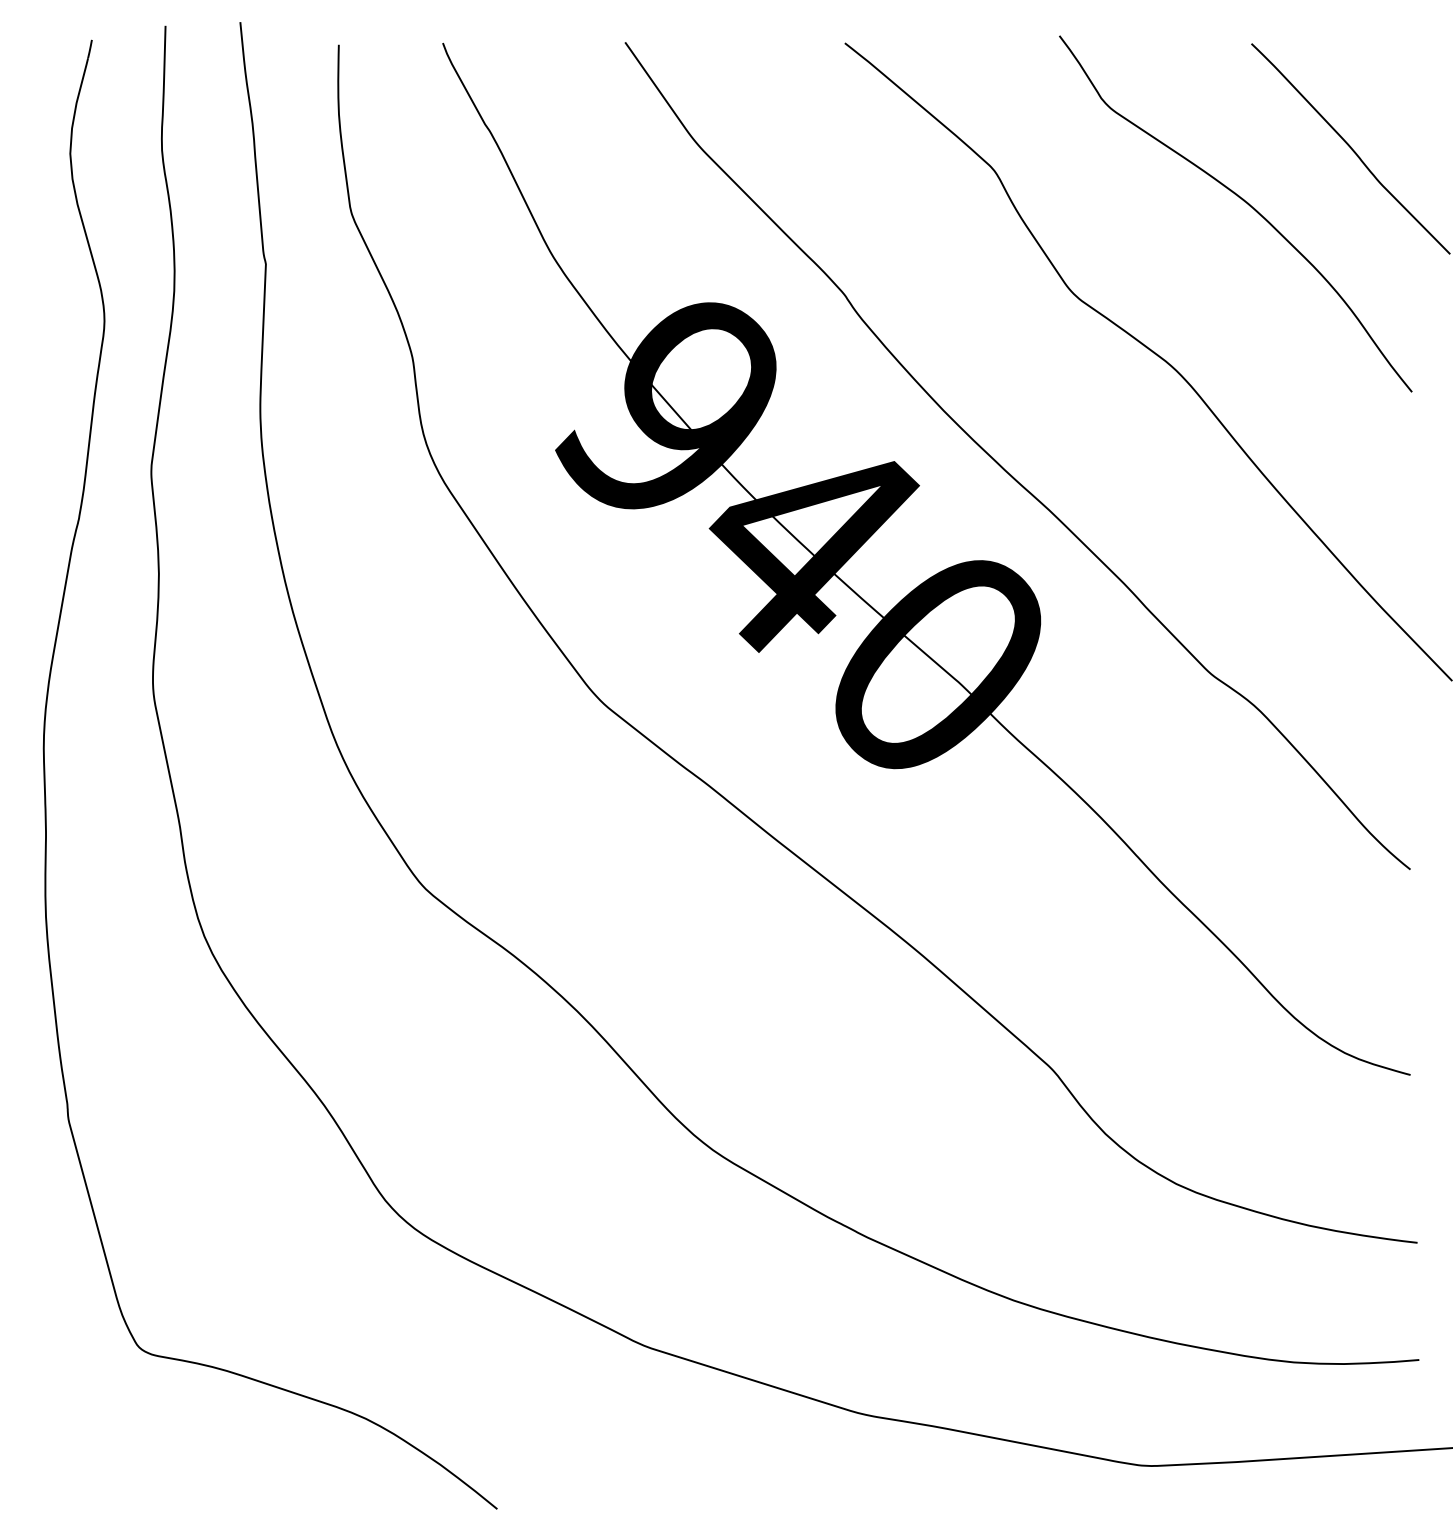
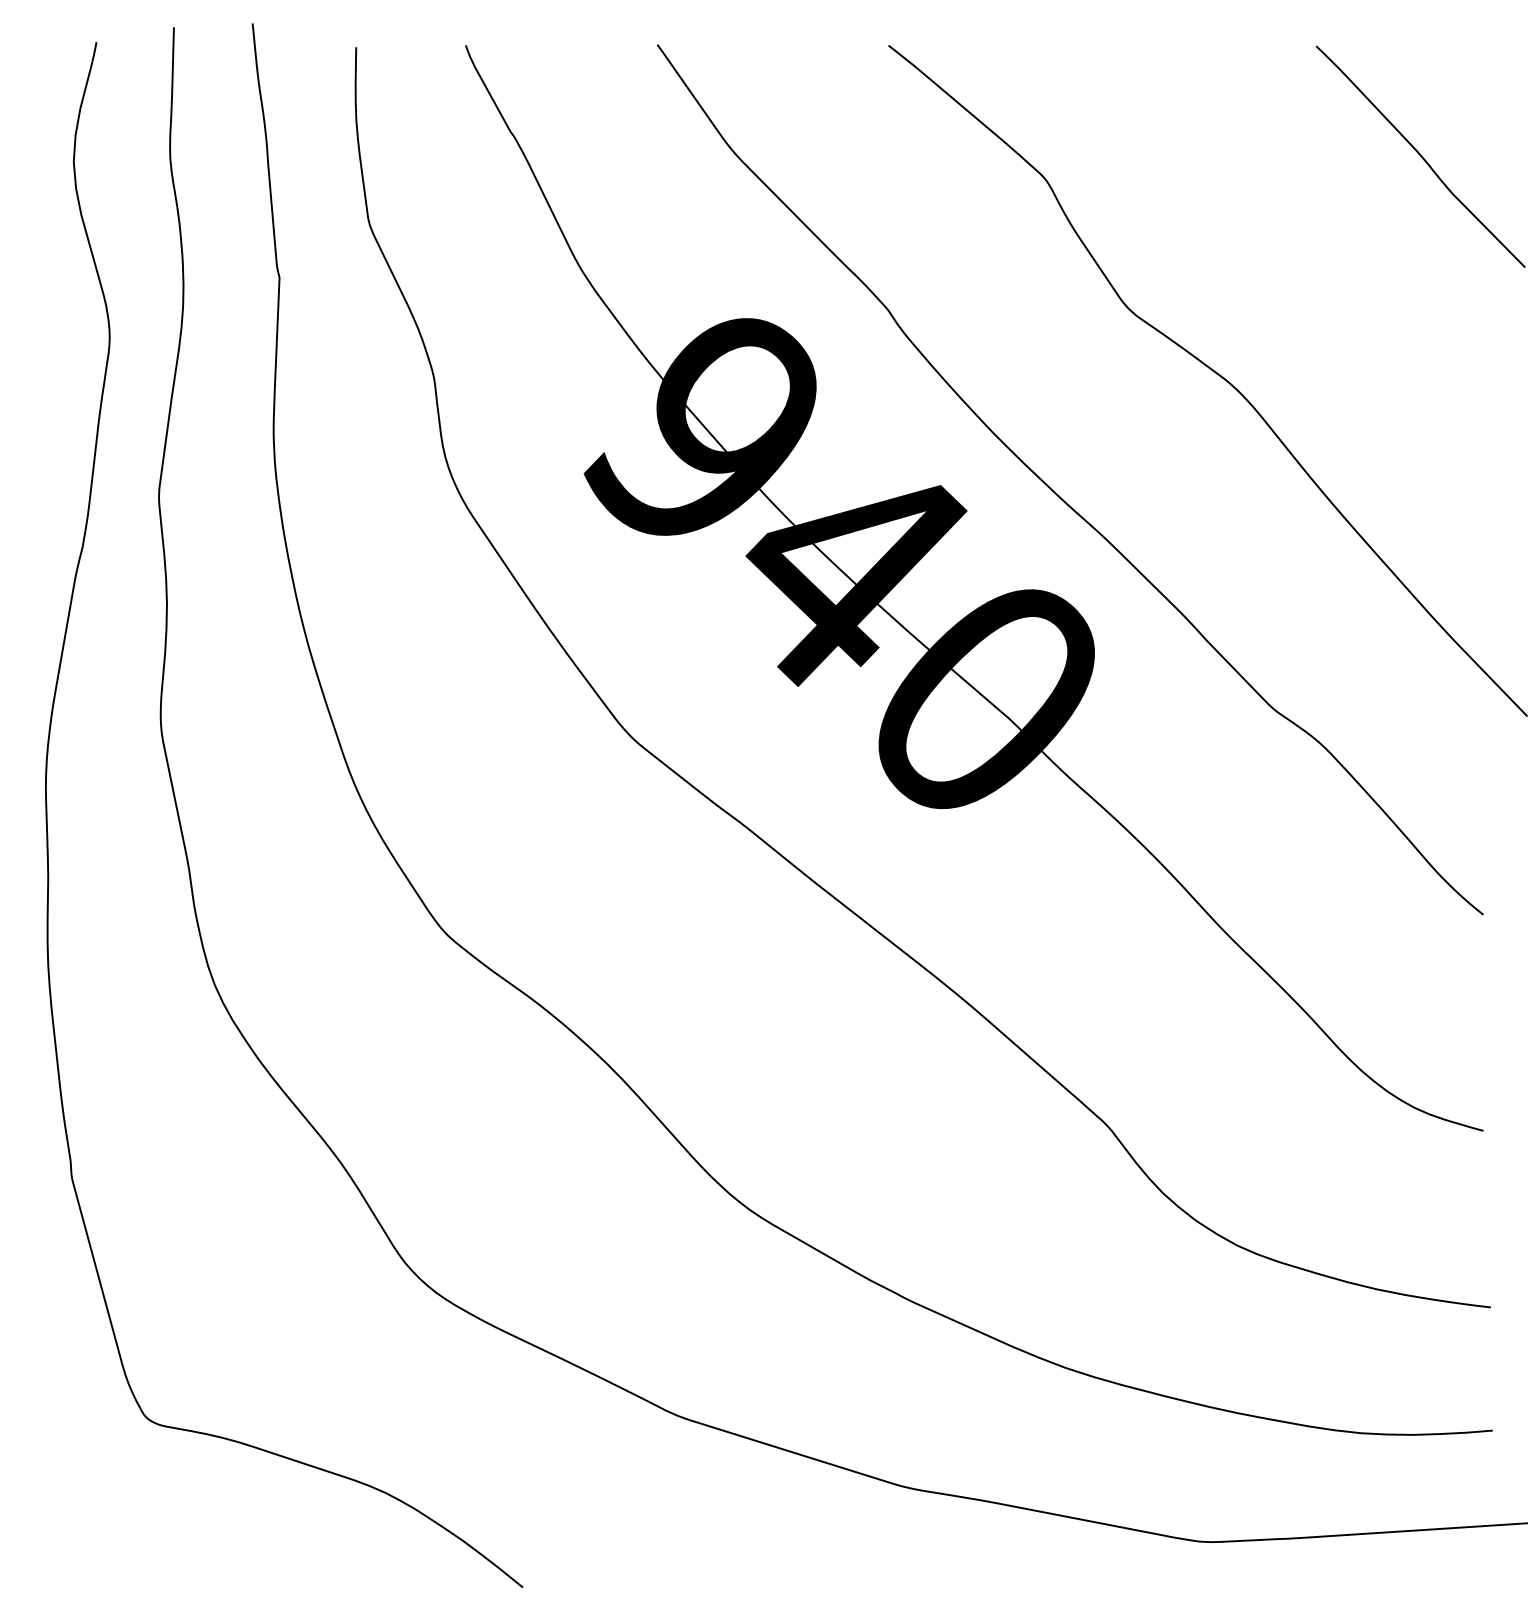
curve: (1245, 202) -> (1309, 213), removed

